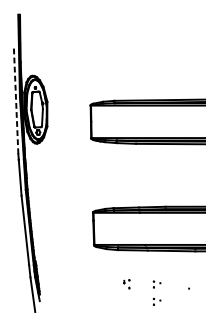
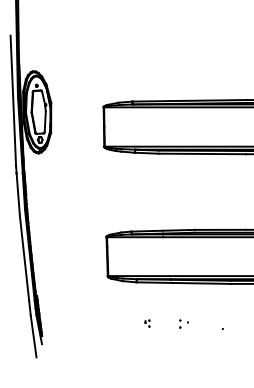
line: (16, 99) -> (13, 100), dashed -> solid
part: (126, 284) -> (147, 323), size x0.62
part: (156, 301) -> (183, 344), removed

